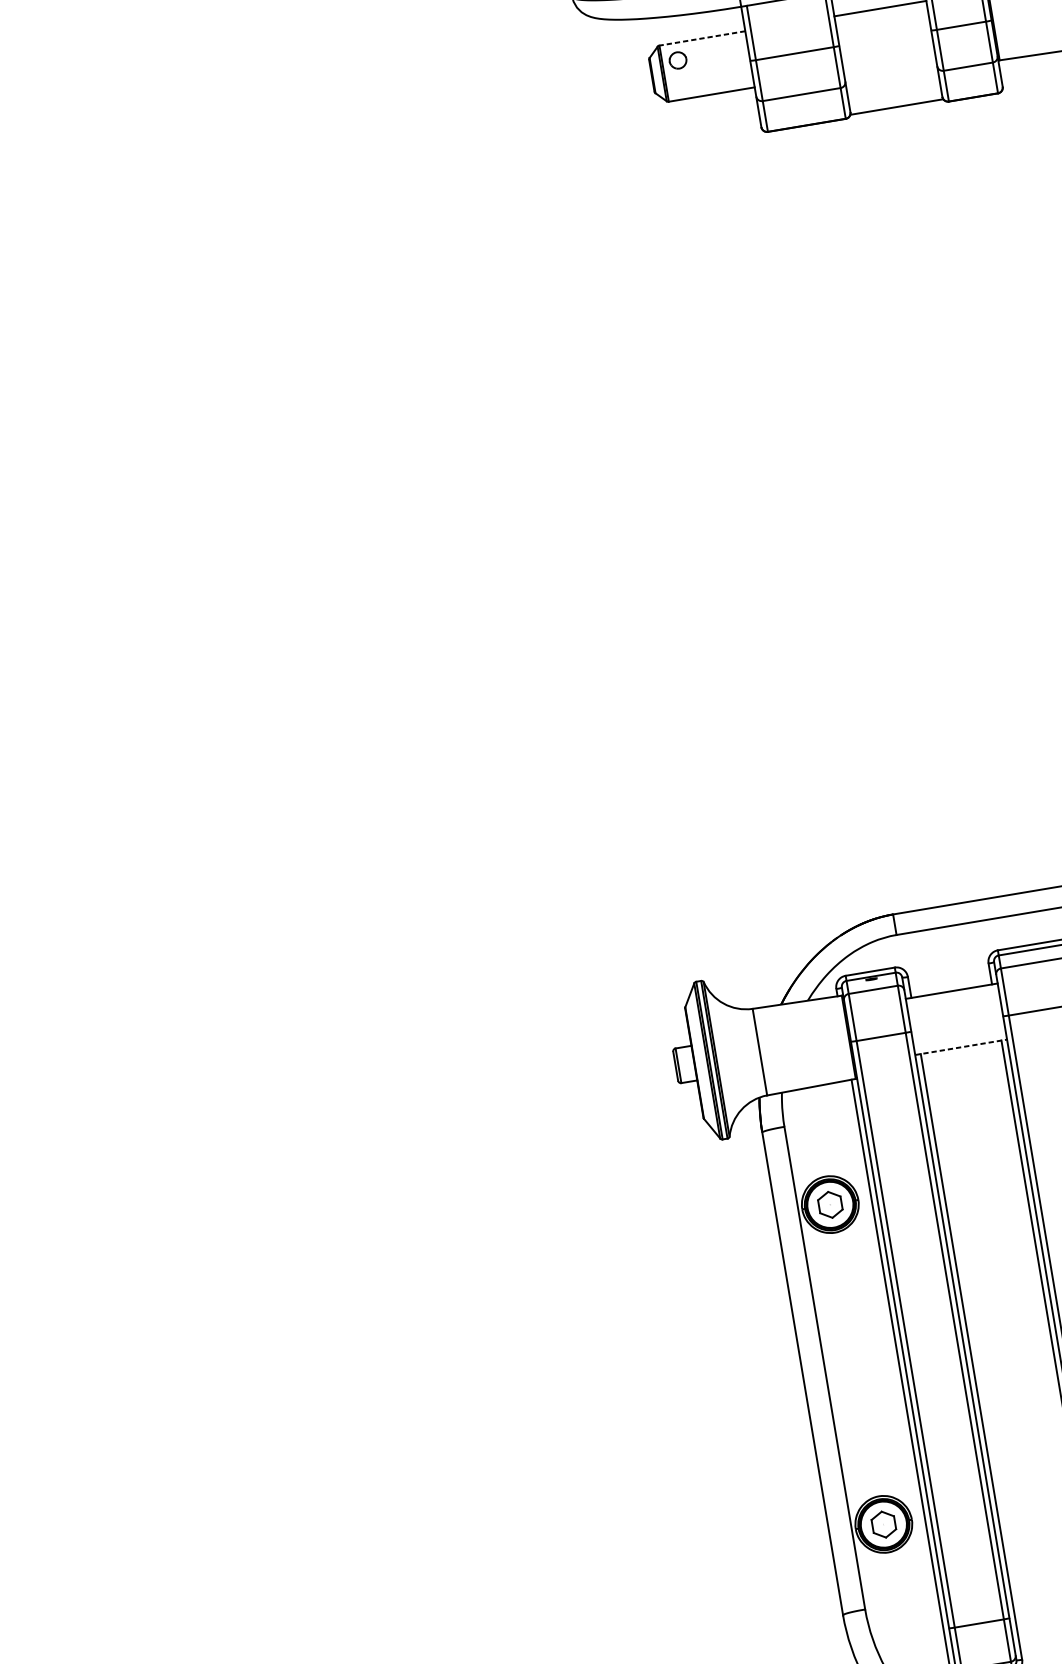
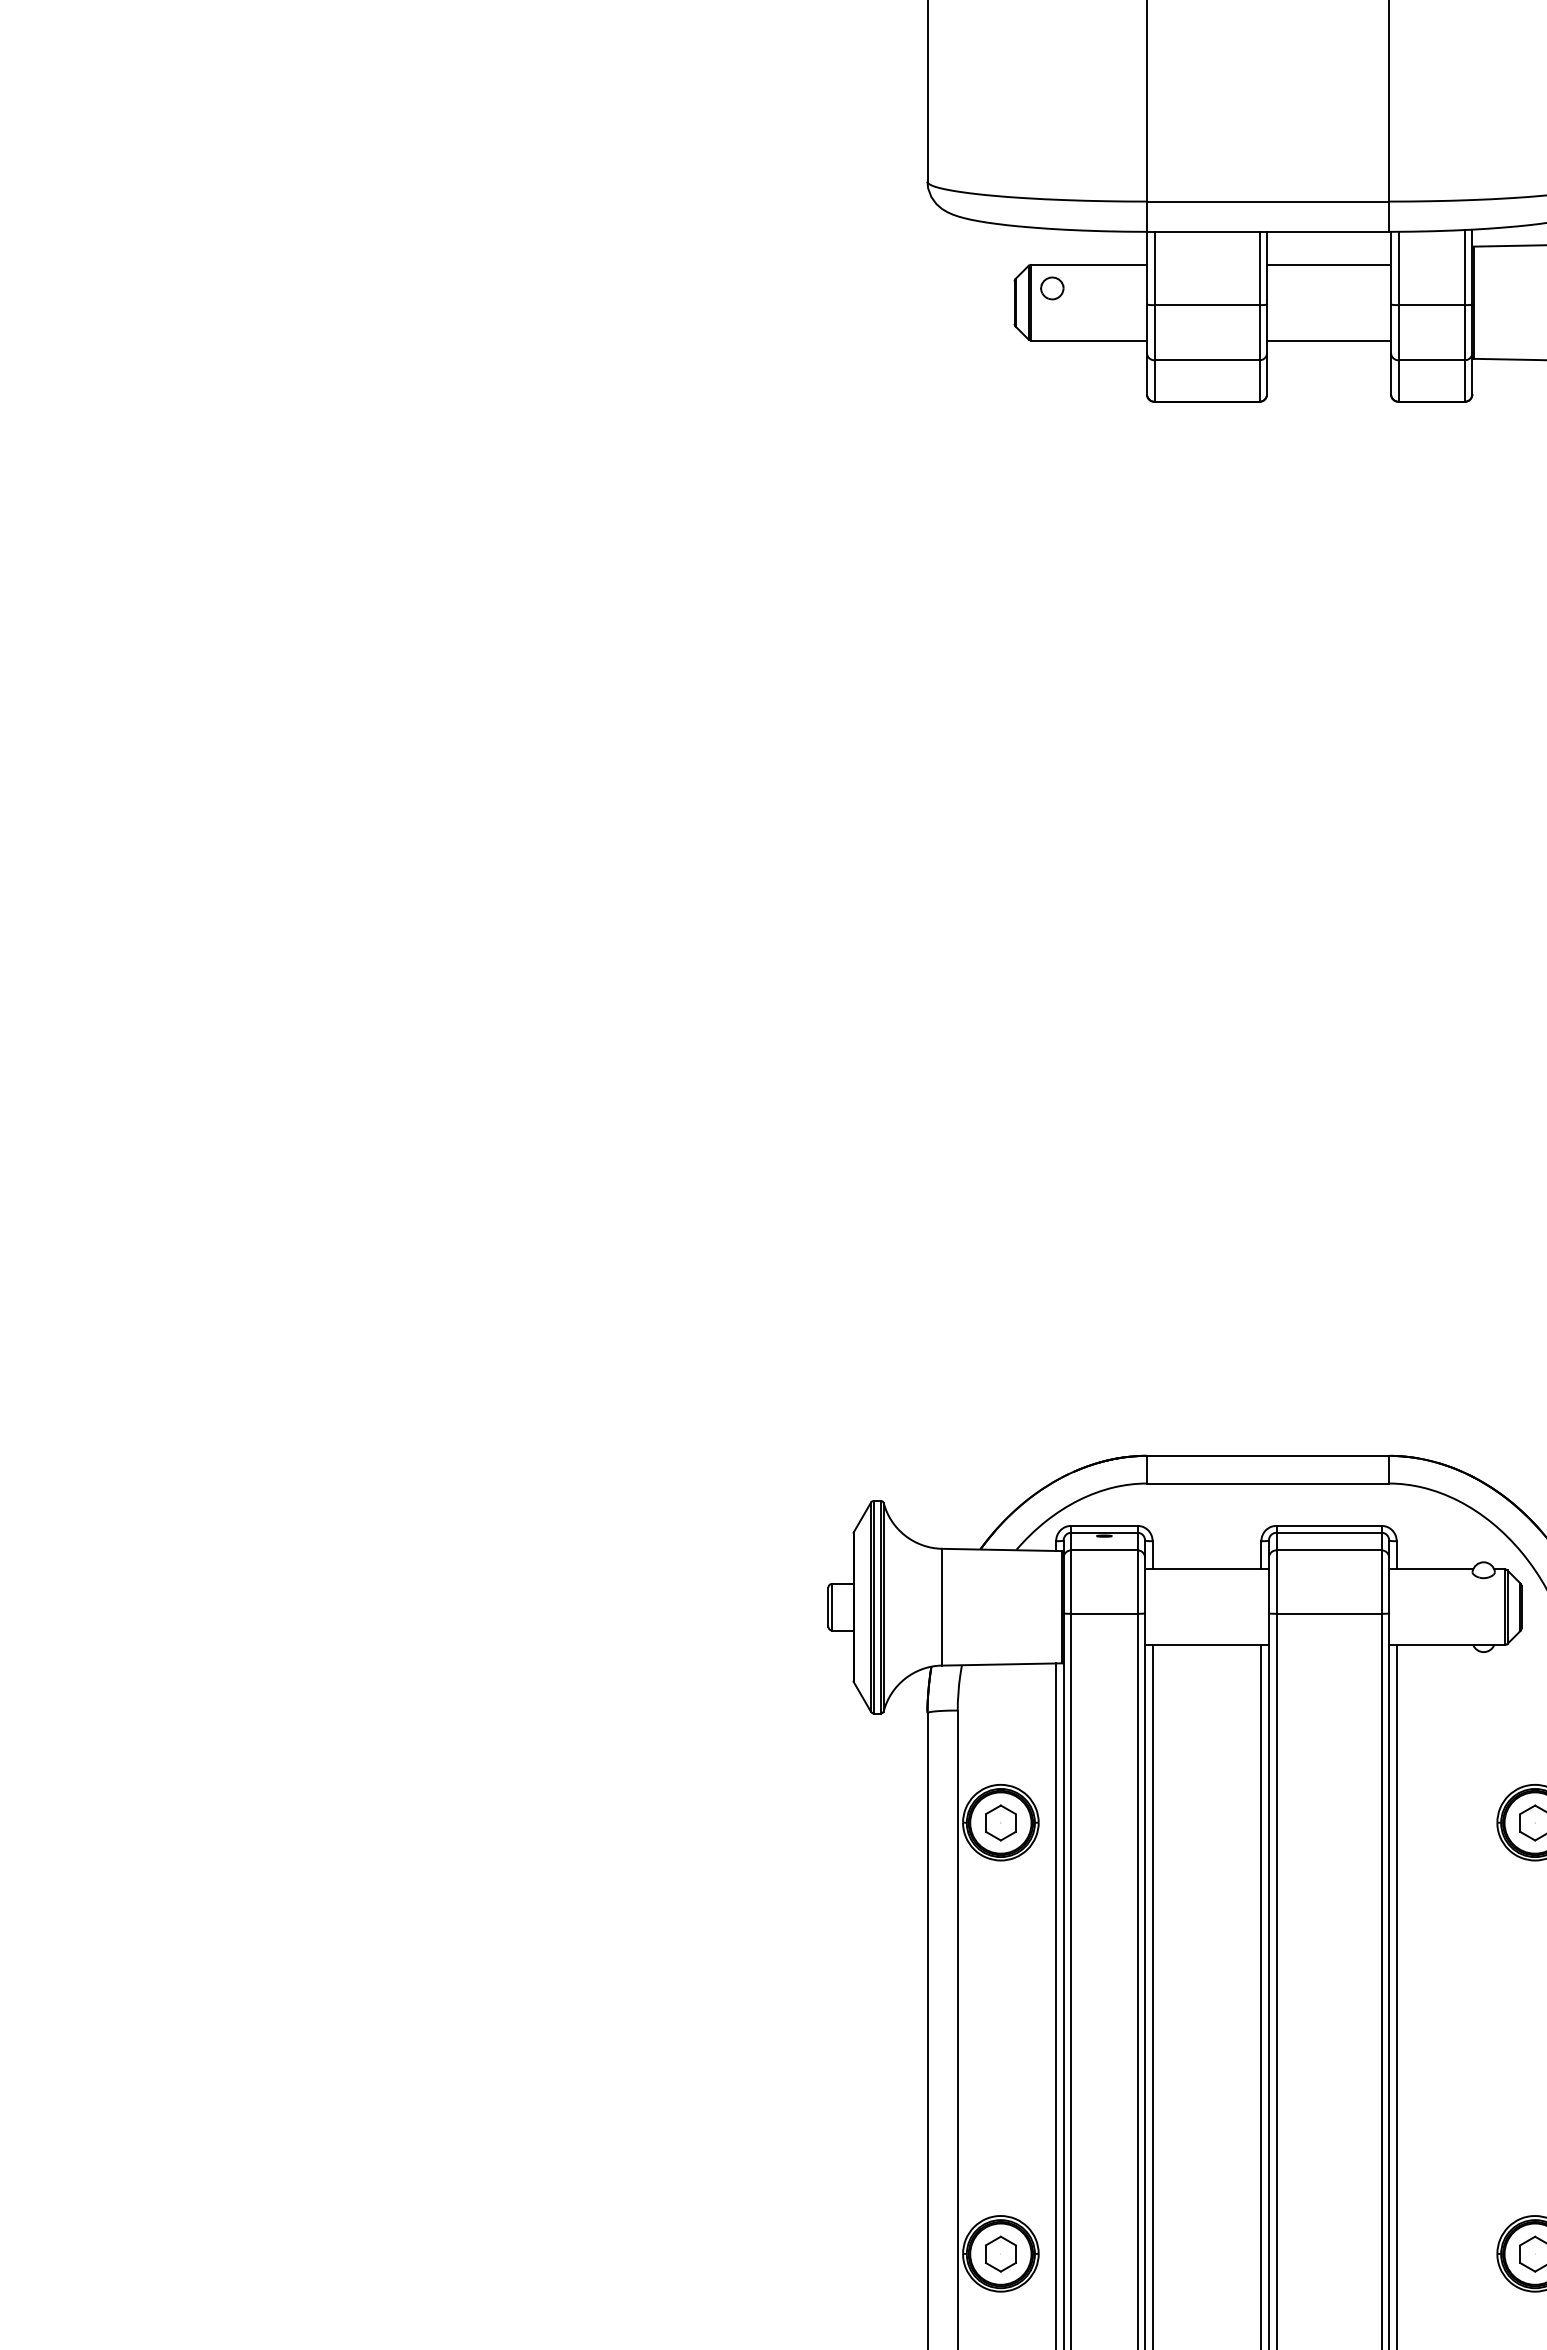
line: (702, 38) -> (1089, 264), dashed -> solid
line: (897, 106) -> (1329, 340), moved
line: (961, 1047) -> (1207, 1645), dashed -> solid

